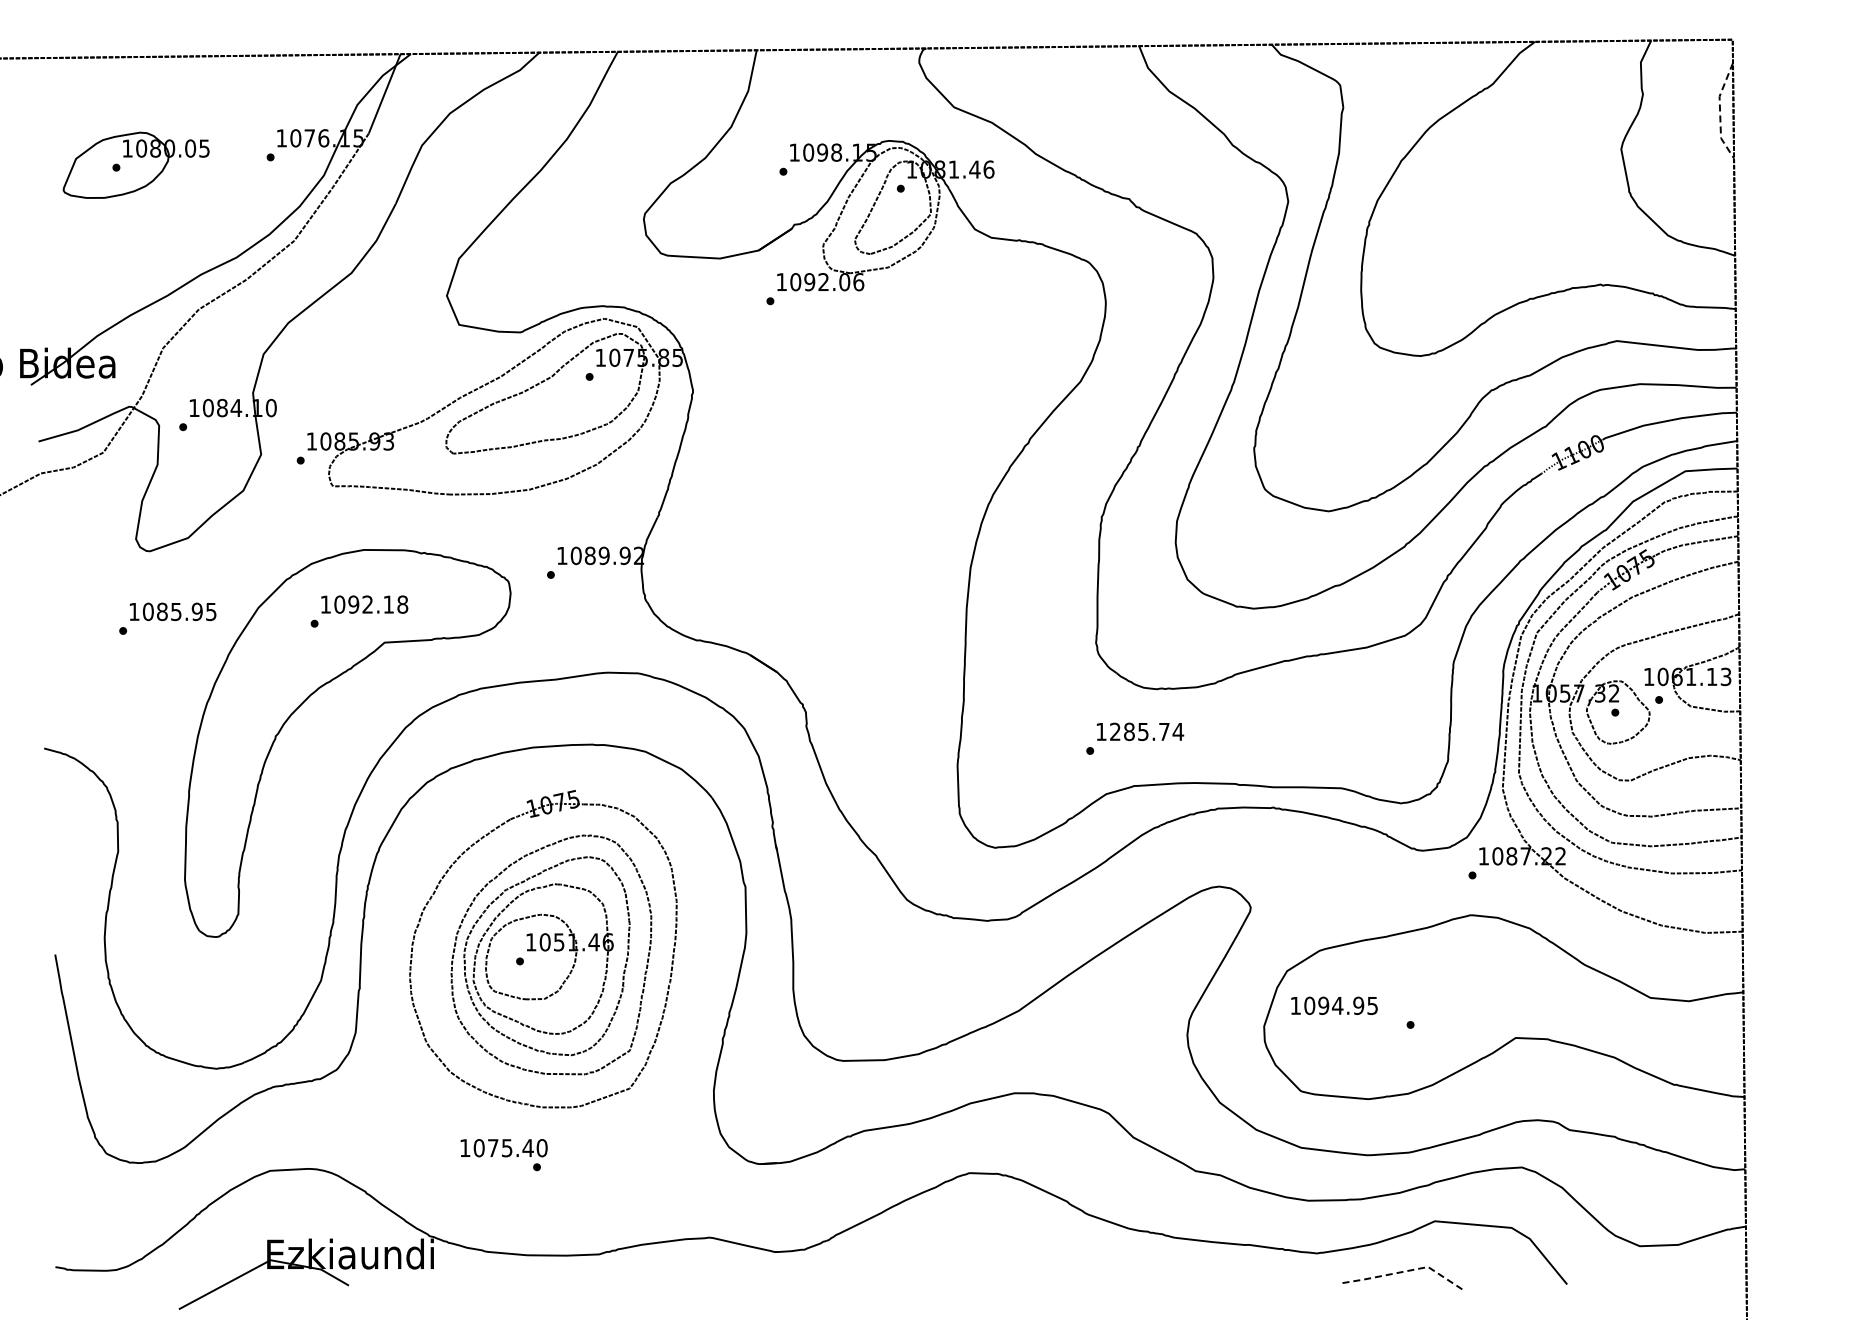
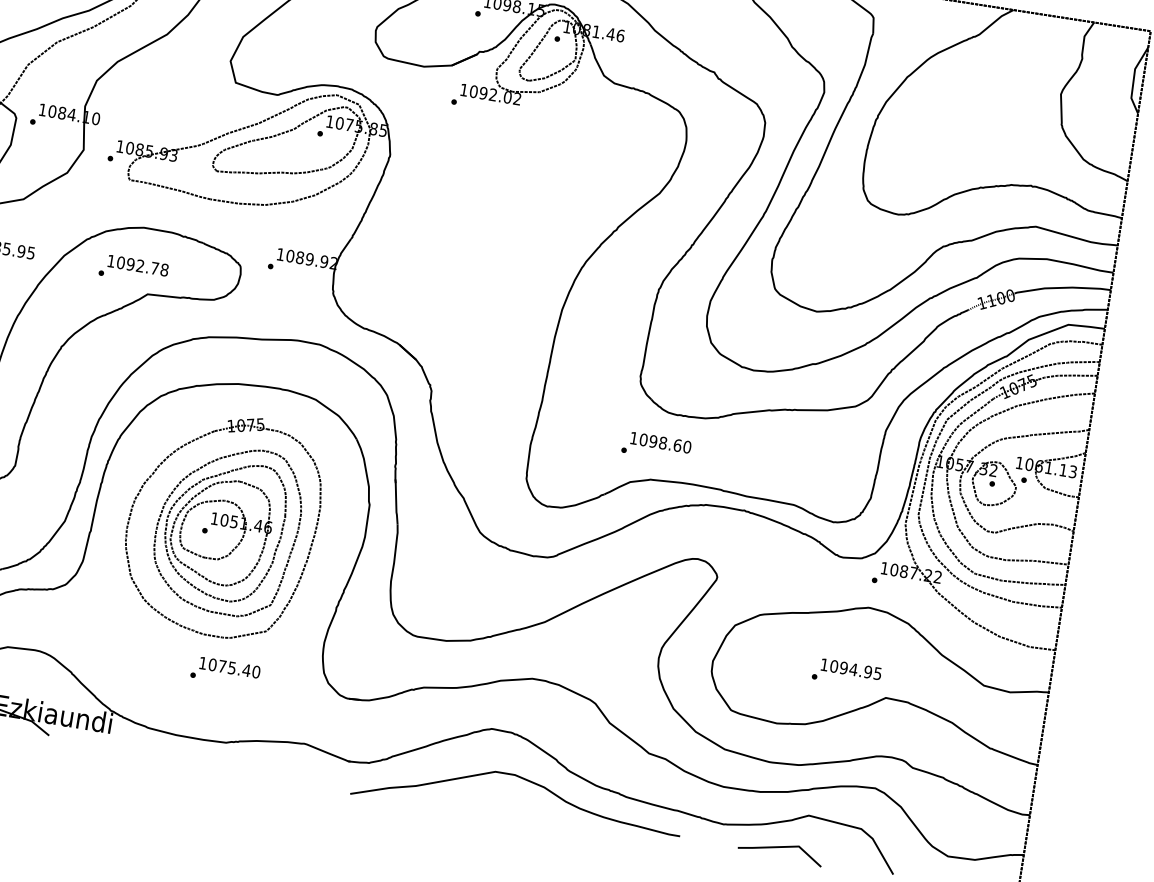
line: (1720, 111) -> (1134, 79), dashed -> solid
text: (858, 282) -> (517, 99), 1092.06 -> 1092.02
text: (388, 604) -> (154, 268), 1092.18 -> 1092.78
text: (1147, 731) -> (665, 443), 1285.74 -> 1098.60
text: (1334, 1005) -> (851, 669), moved
text: (503, 1148) -> (229, 667), moved
curve: (1027, 1237) -> (524, 780), added
line: (1406, 1271) -> (783, 847), dashed -> solid

